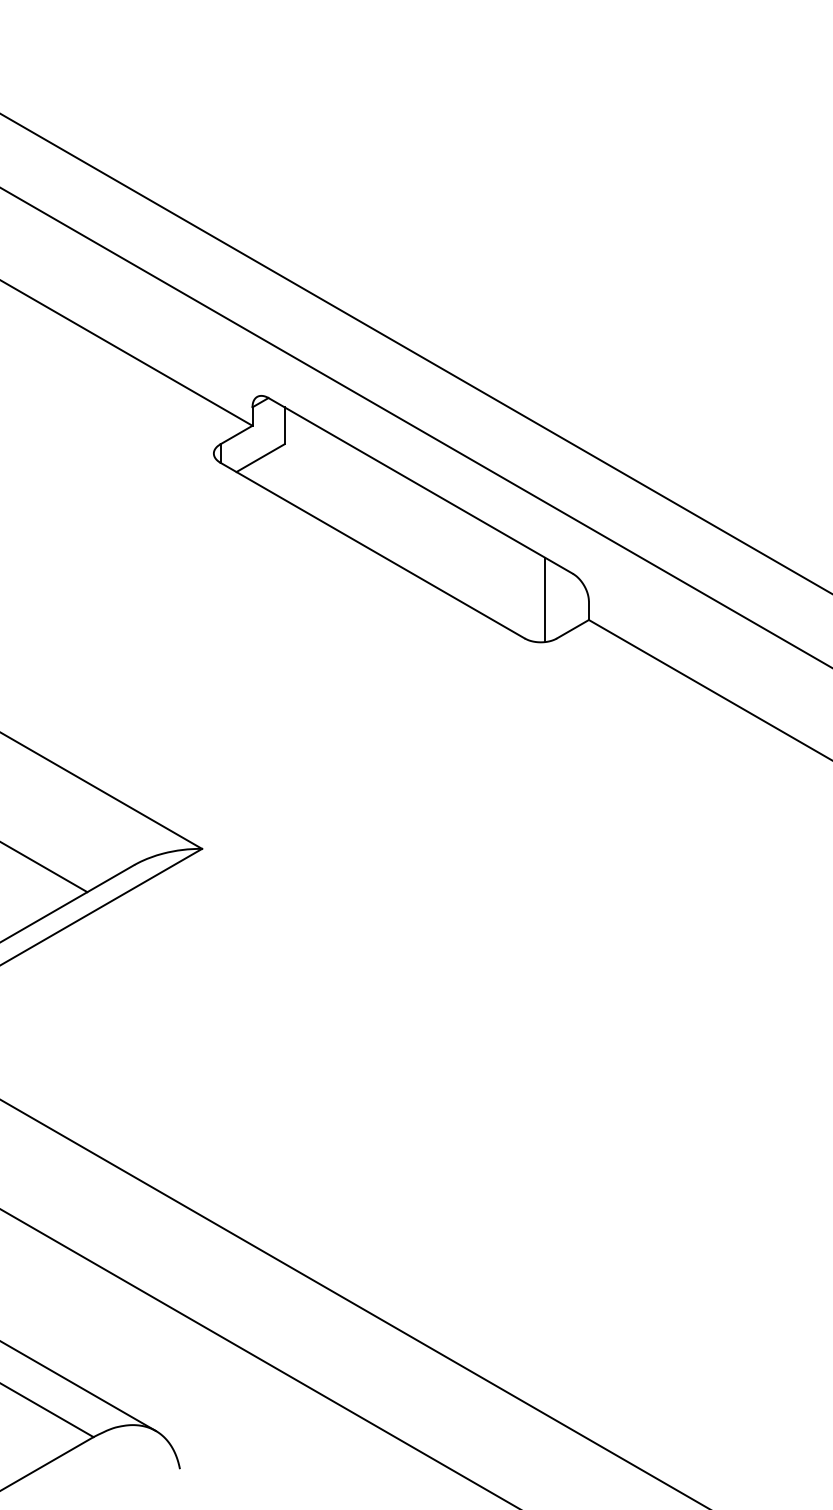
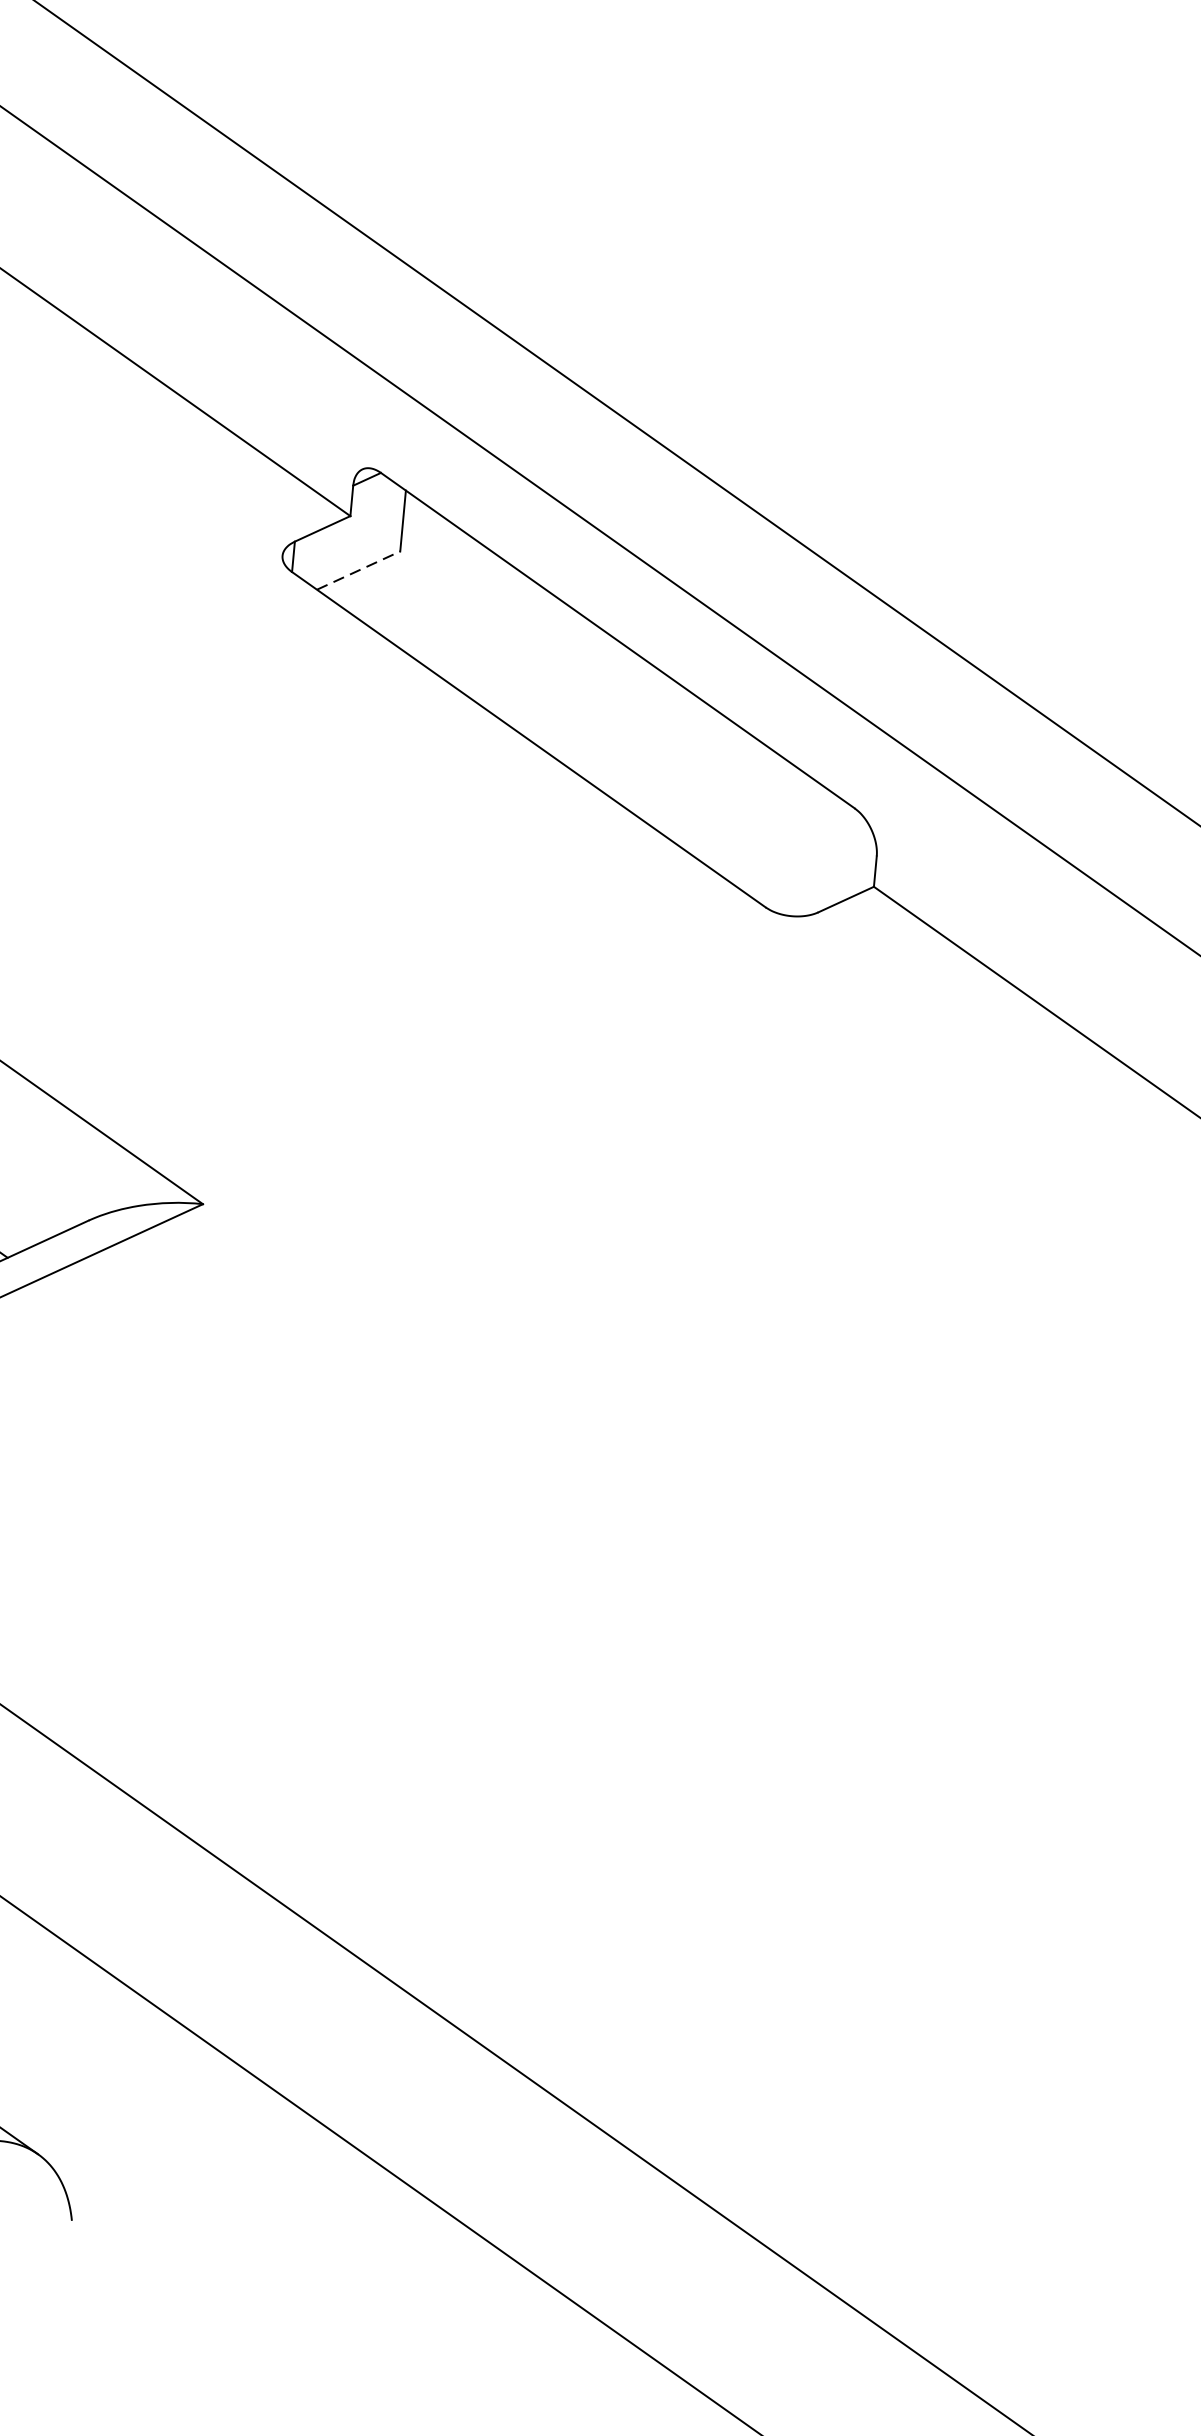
line: (260, 458) -> (358, 571), solid -> dashed
line: (545, 599) -> (805, 846), removed

